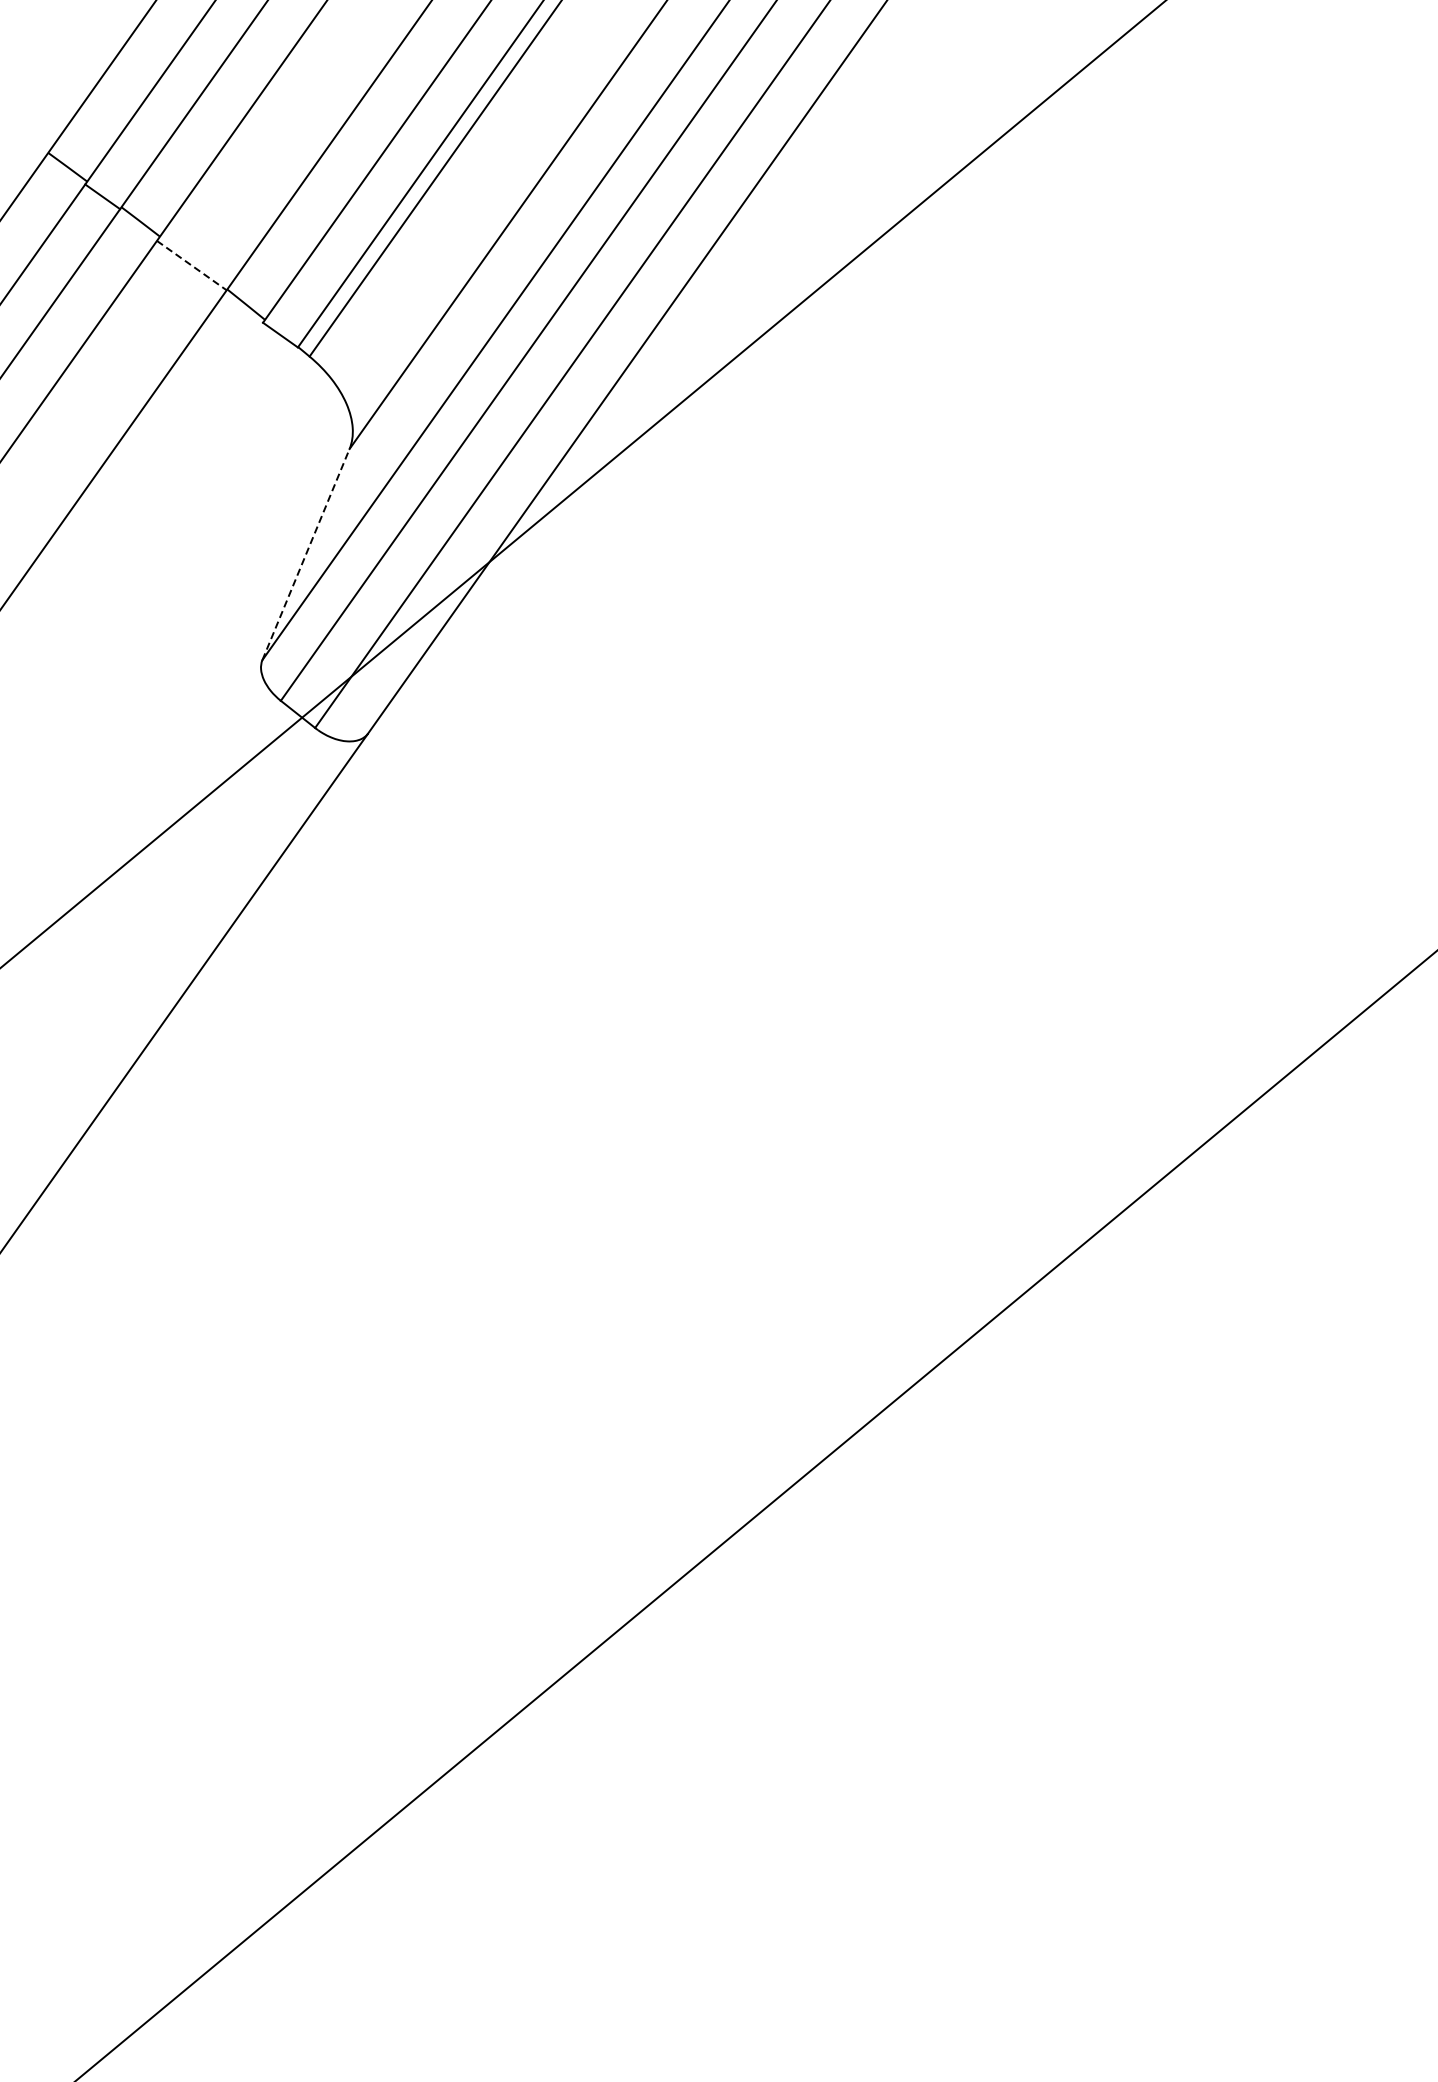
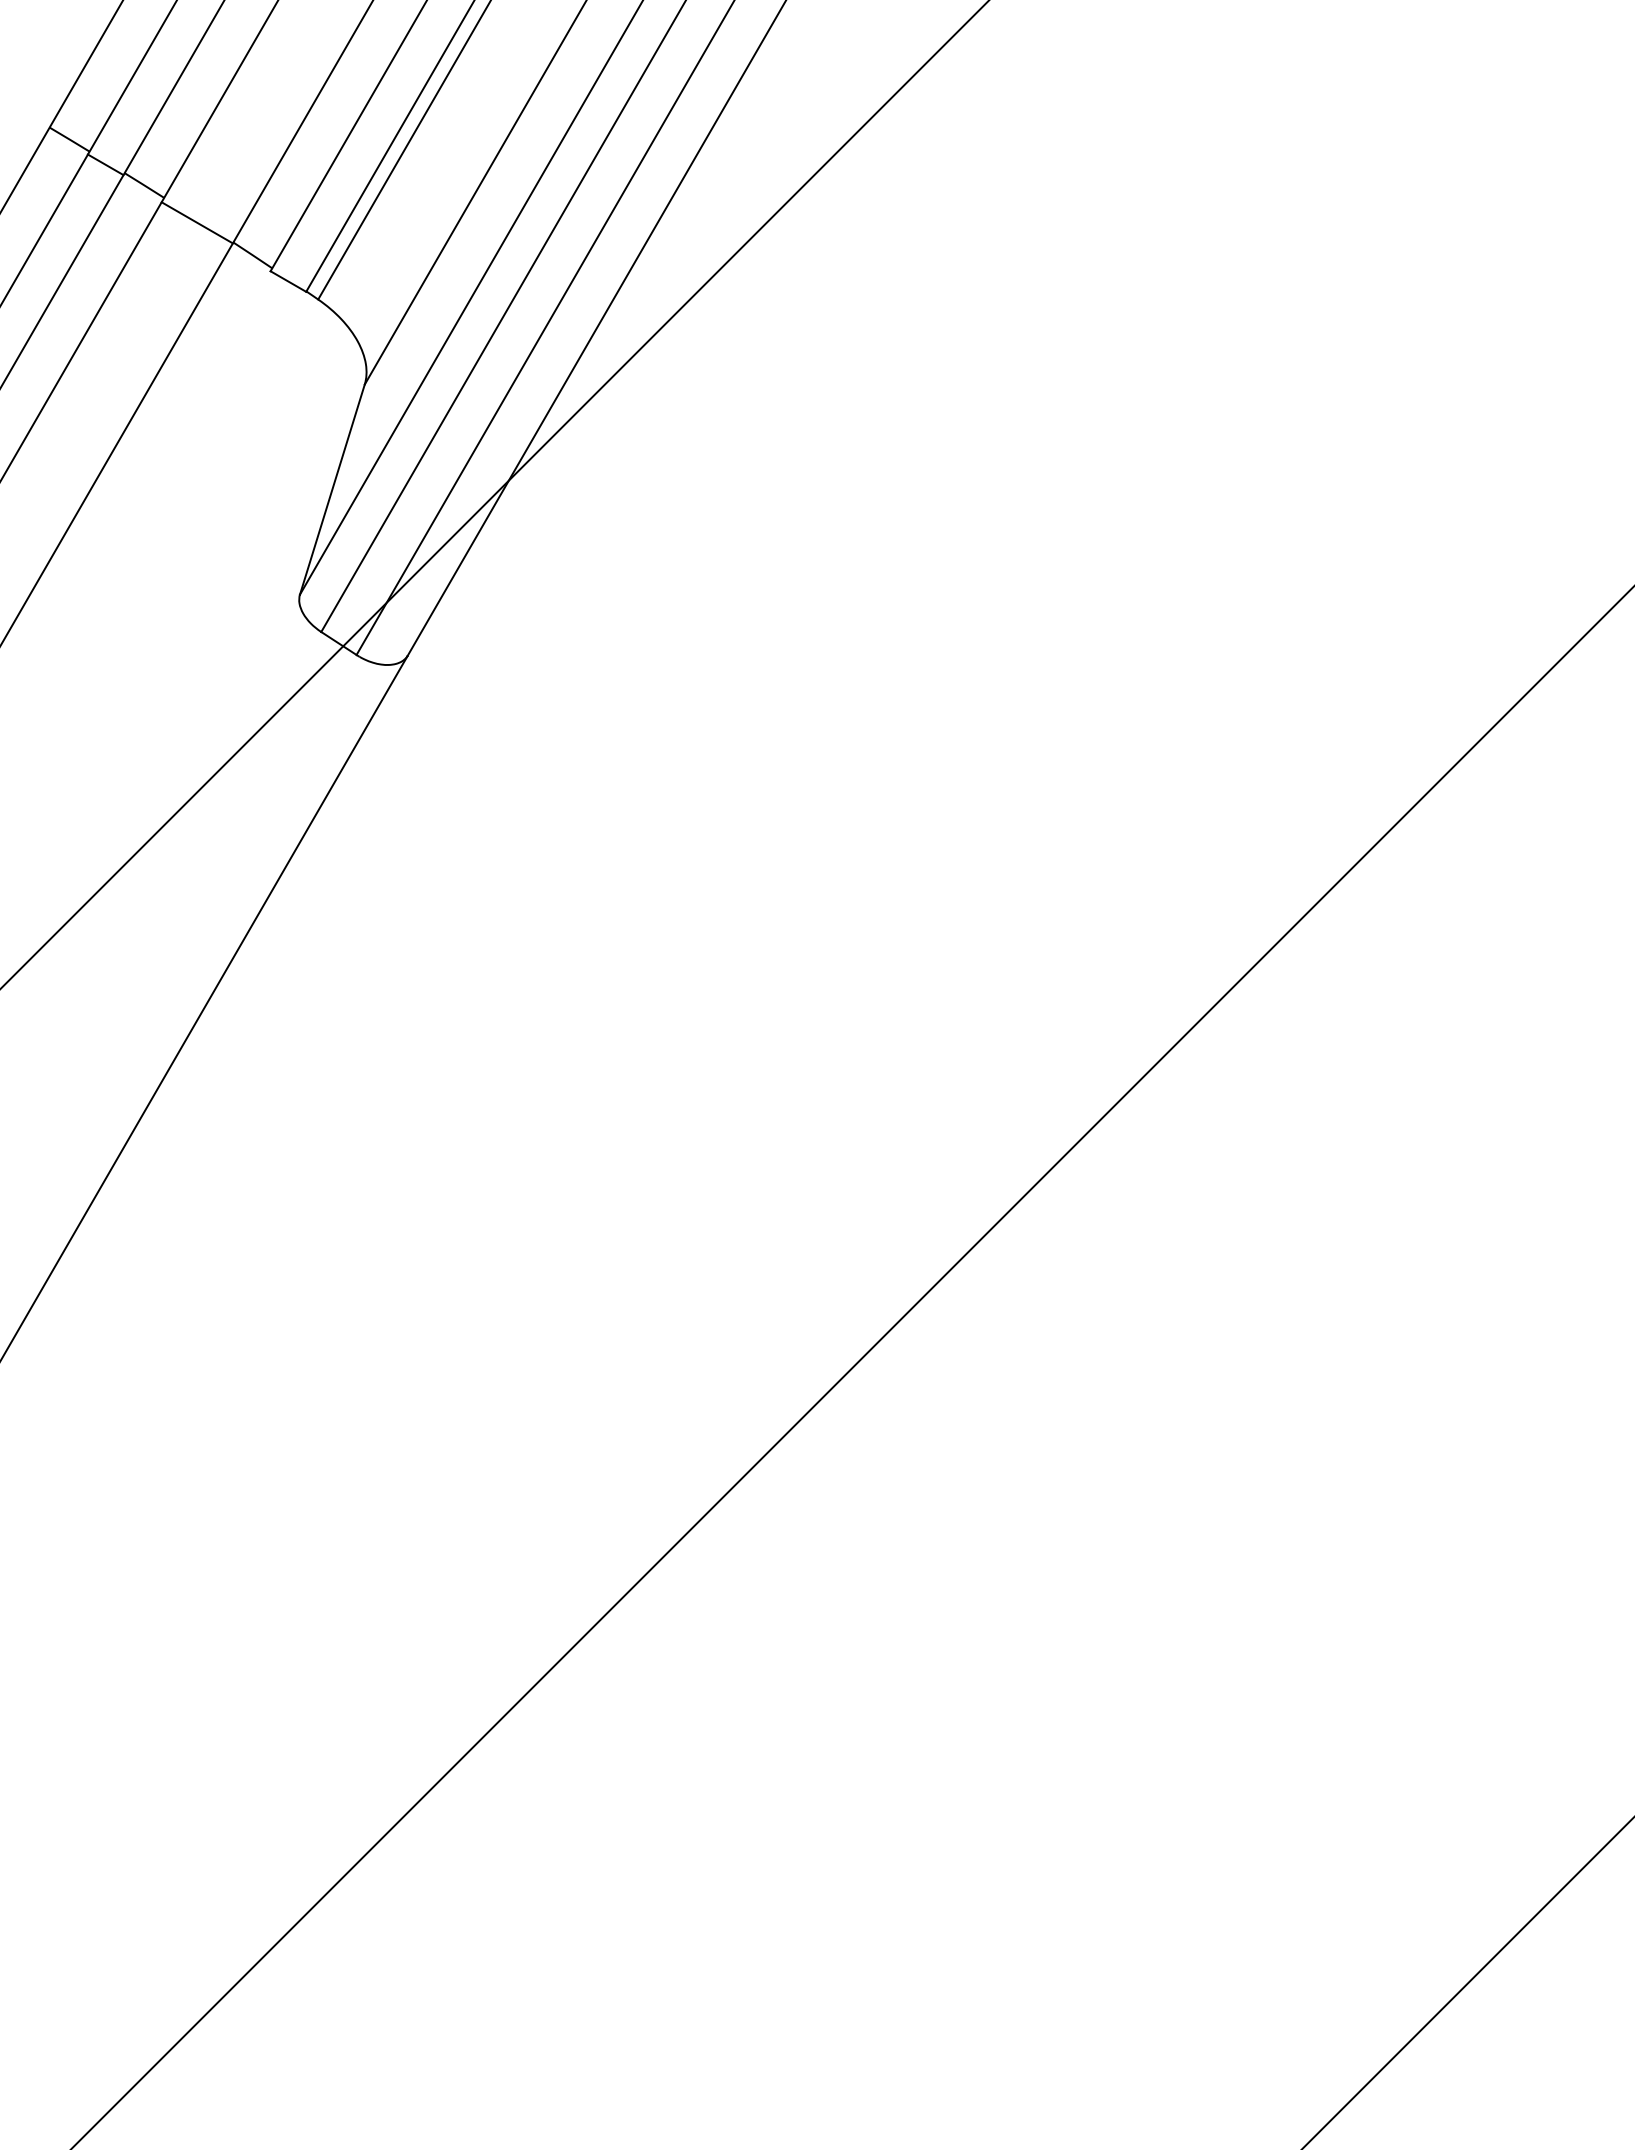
line: (192, 266) -> (197, 223), dashed -> solid
line: (306, 554) -> (332, 489), dashed -> solid

